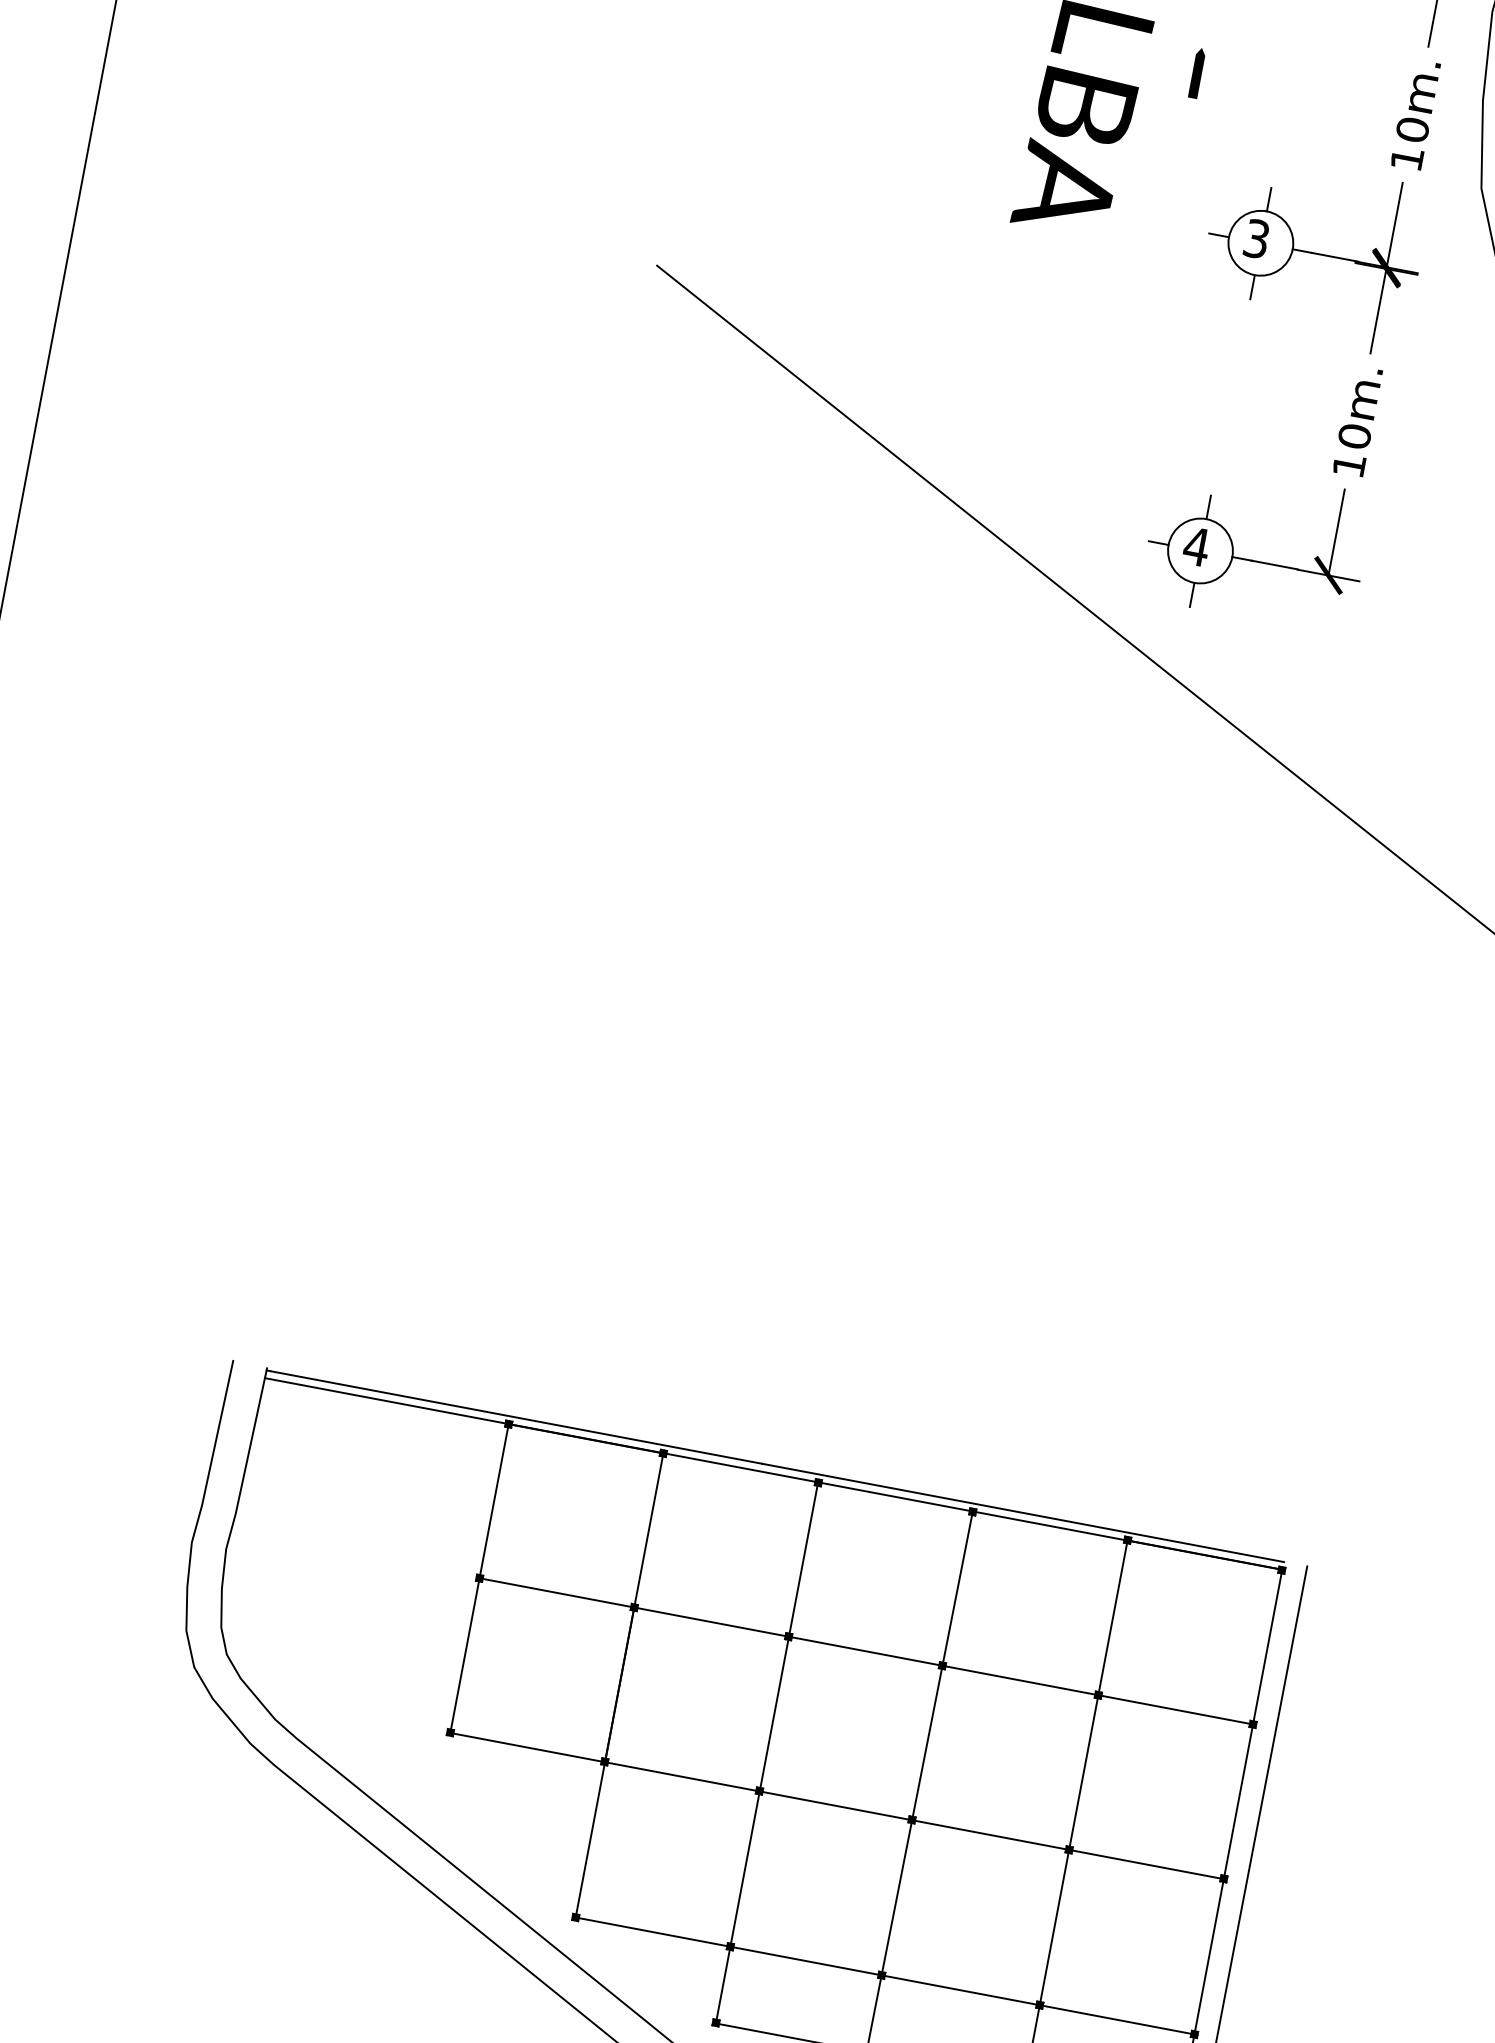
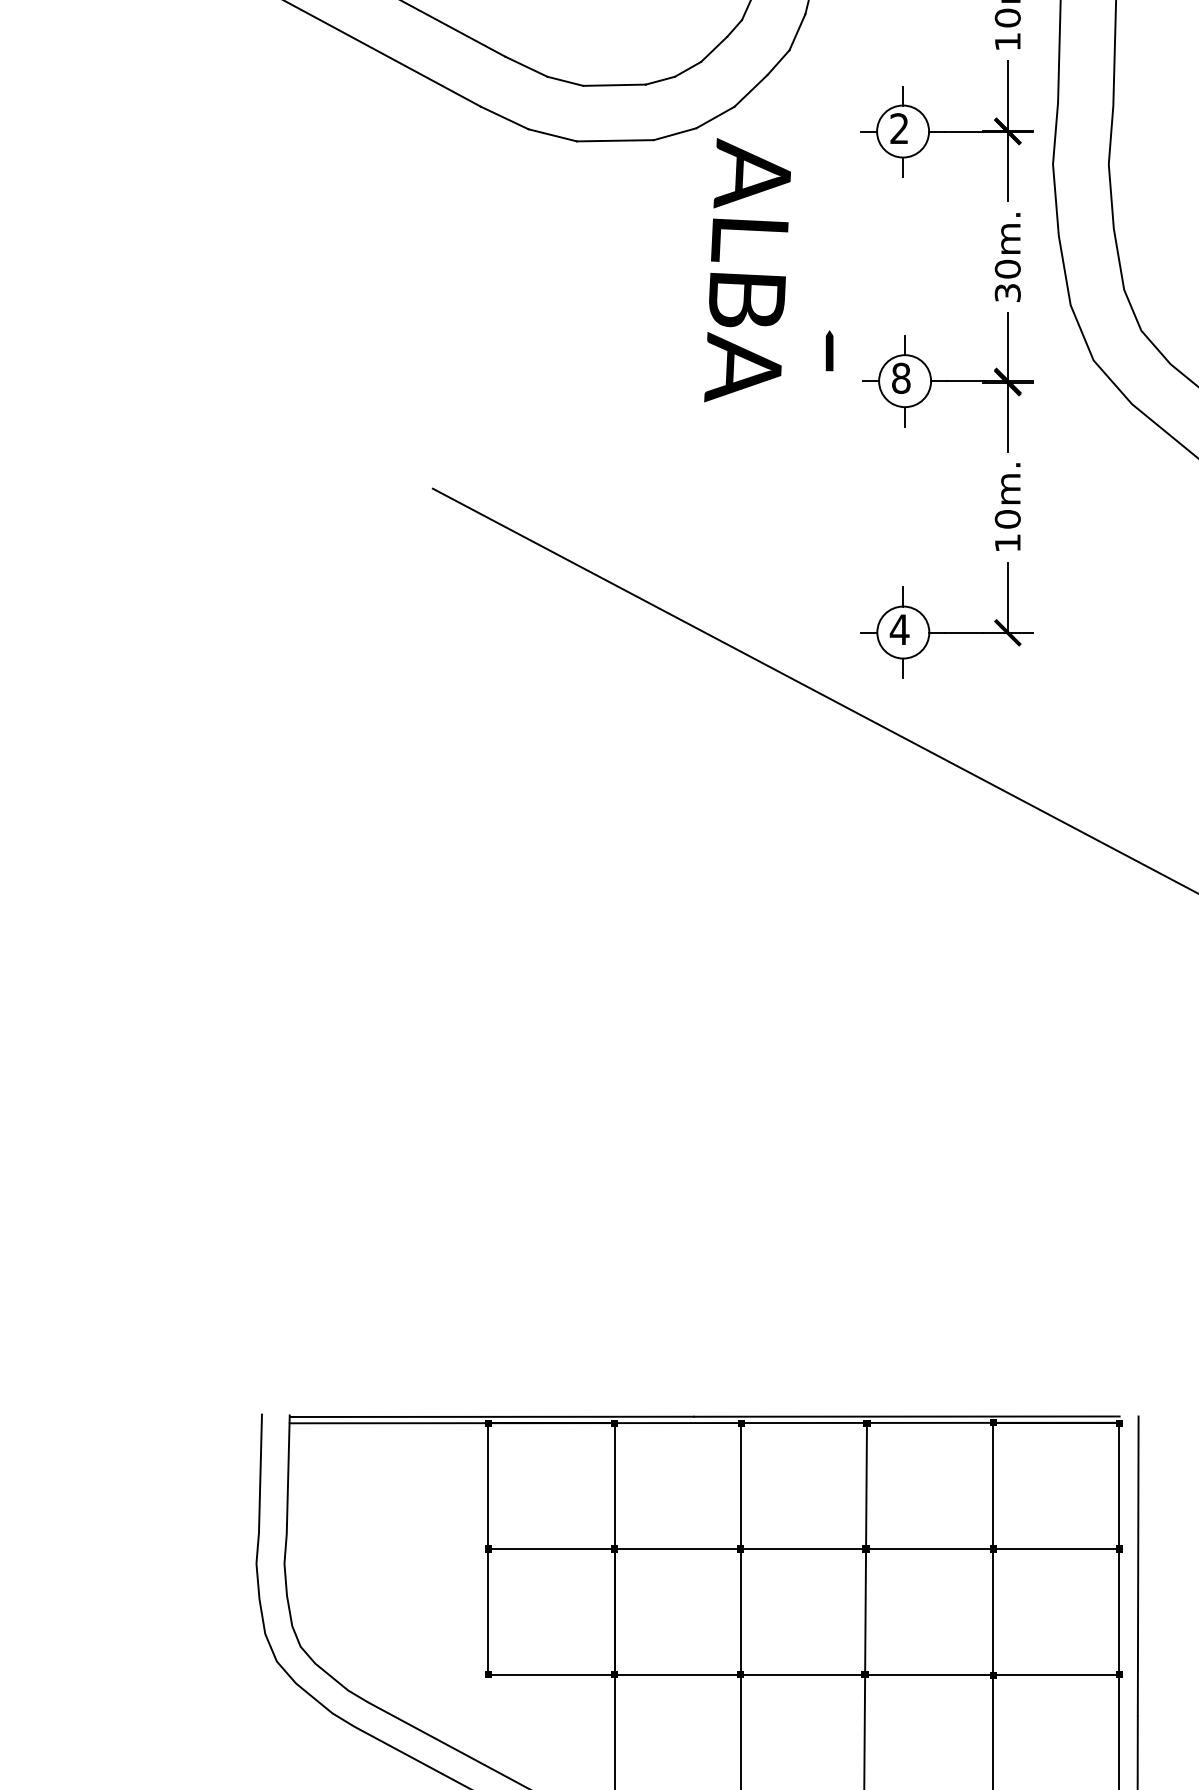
line: (1197, 72) -> (829, 350), moved
text: (1406, 158) -> (1007, 292), 10m. -> 30m.
text: (1257, 239) -> (901, 378), 3 -> 8

